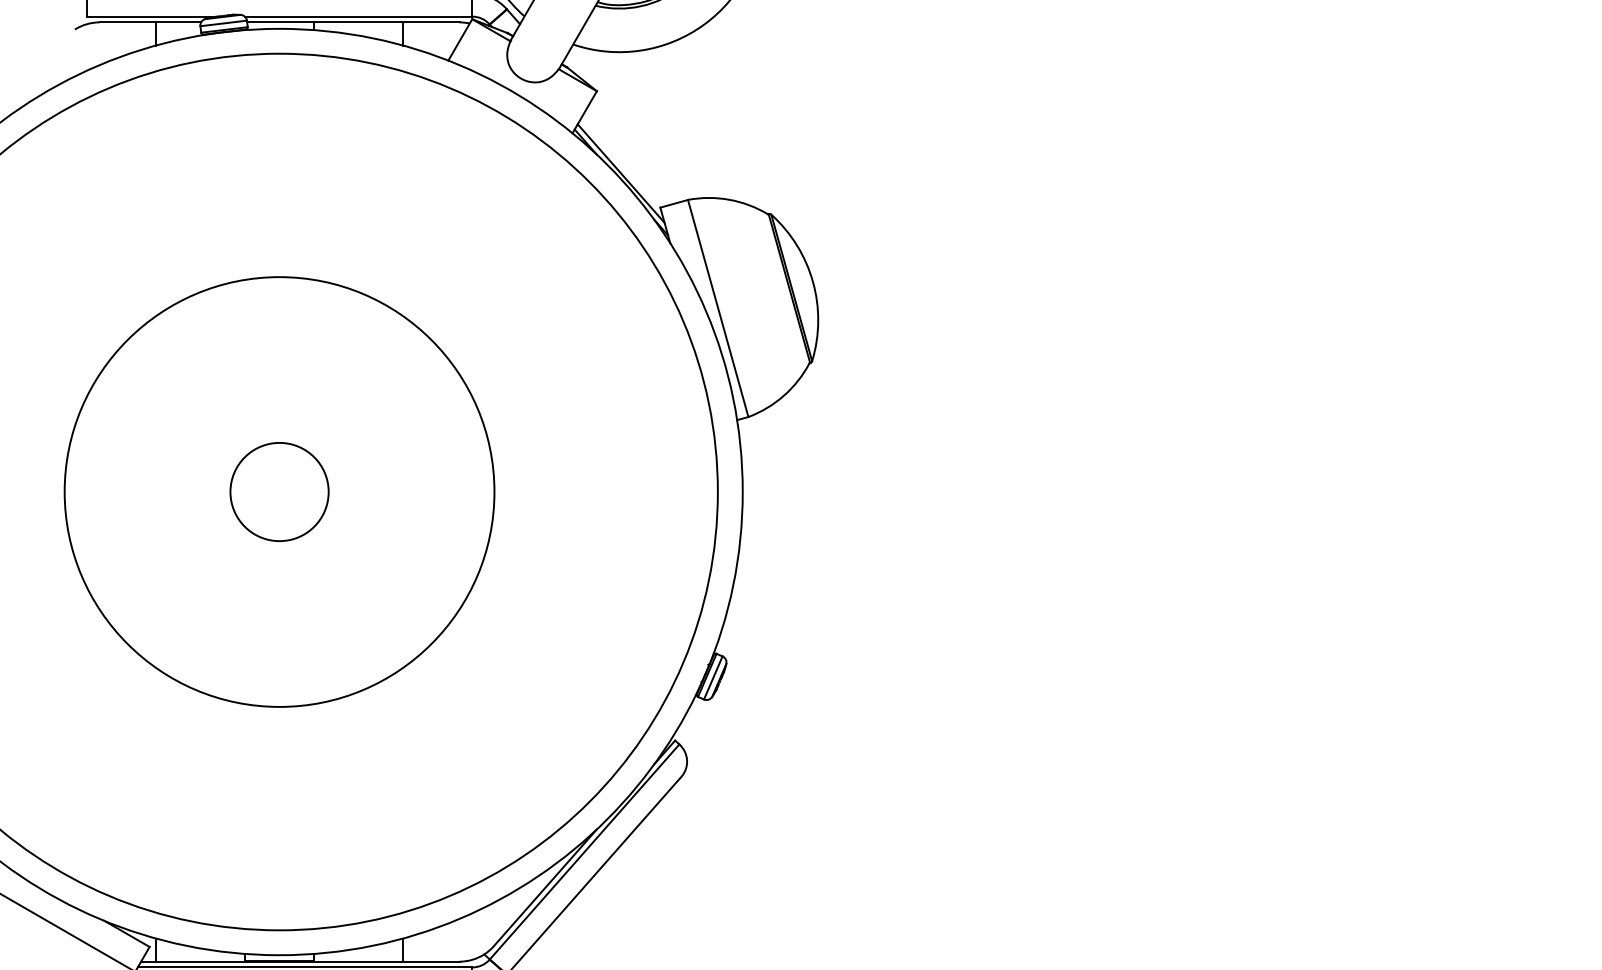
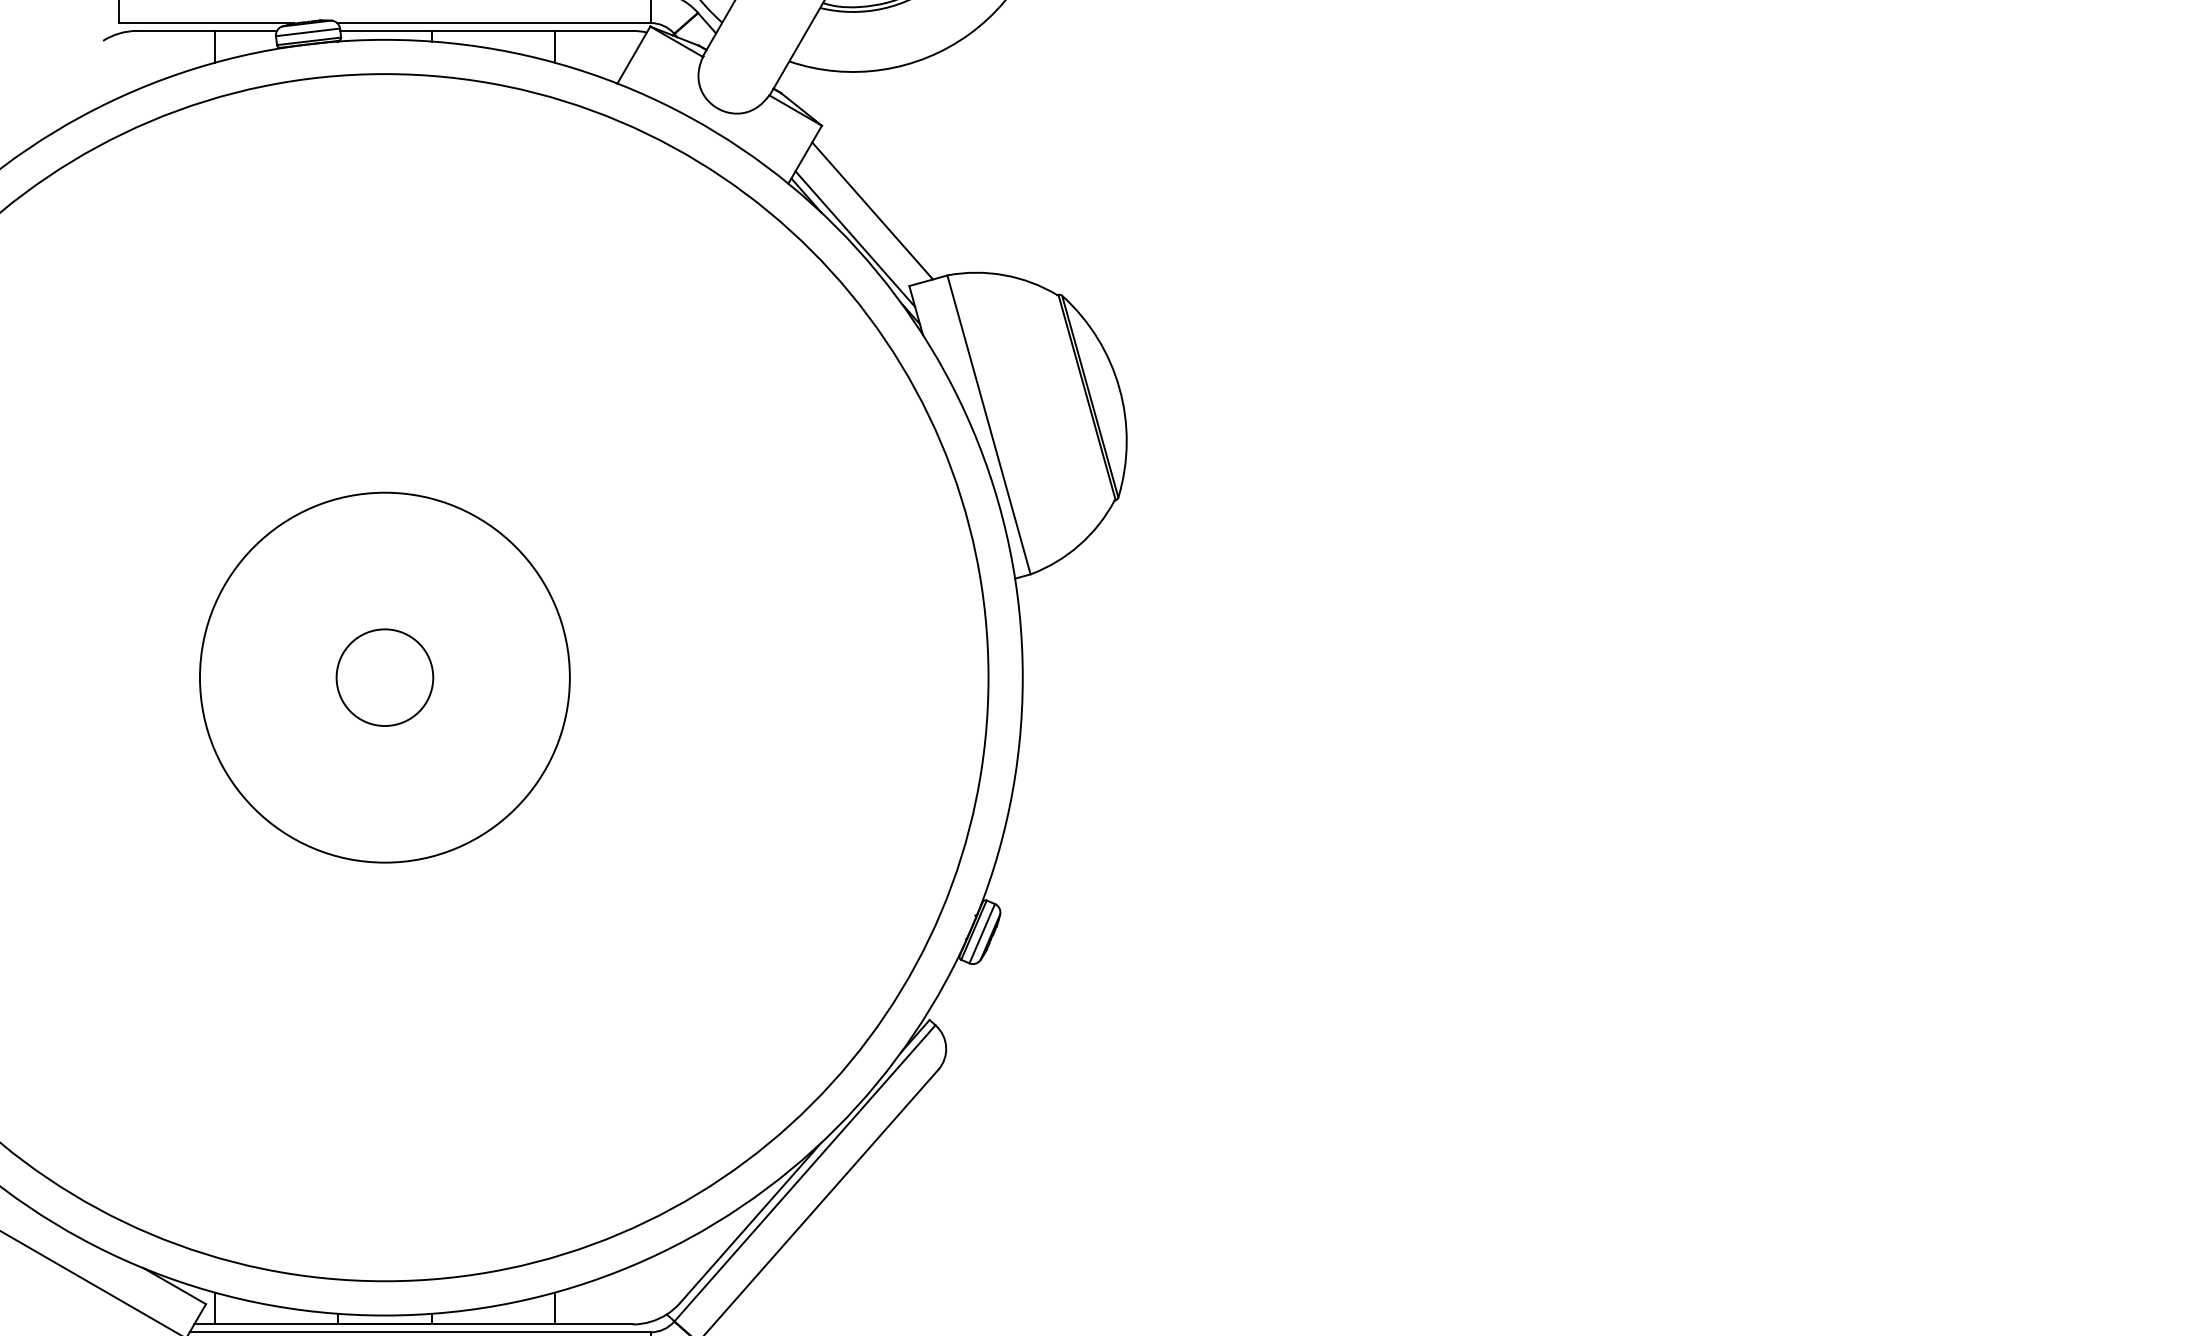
line: (633, 152) -> (872, 210), added
circle: (279, 491) -> (384, 676), size x0.62
circle: (279, 491) -> (384, 676), size x0.71

